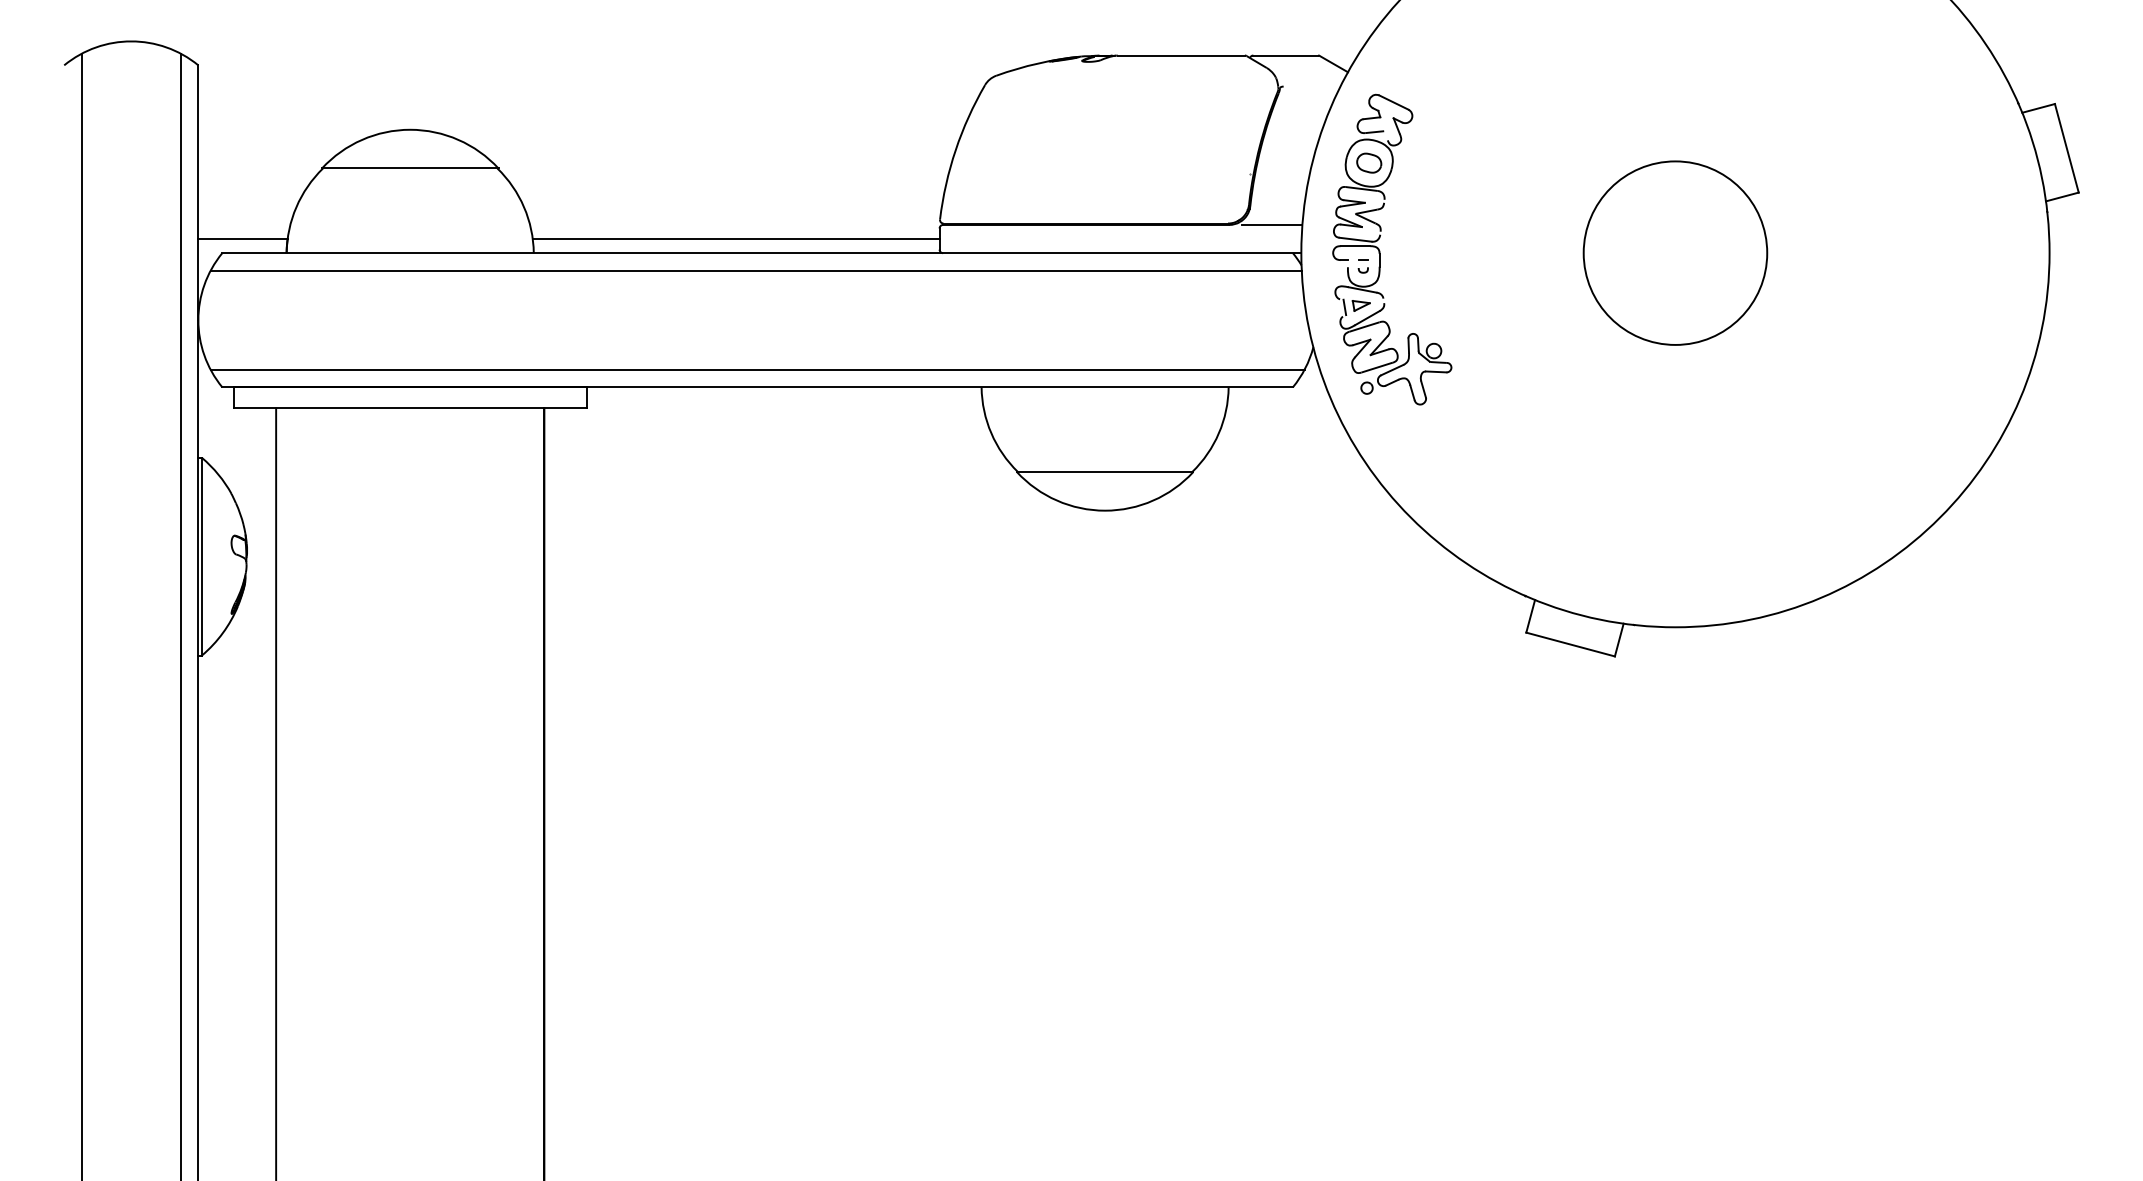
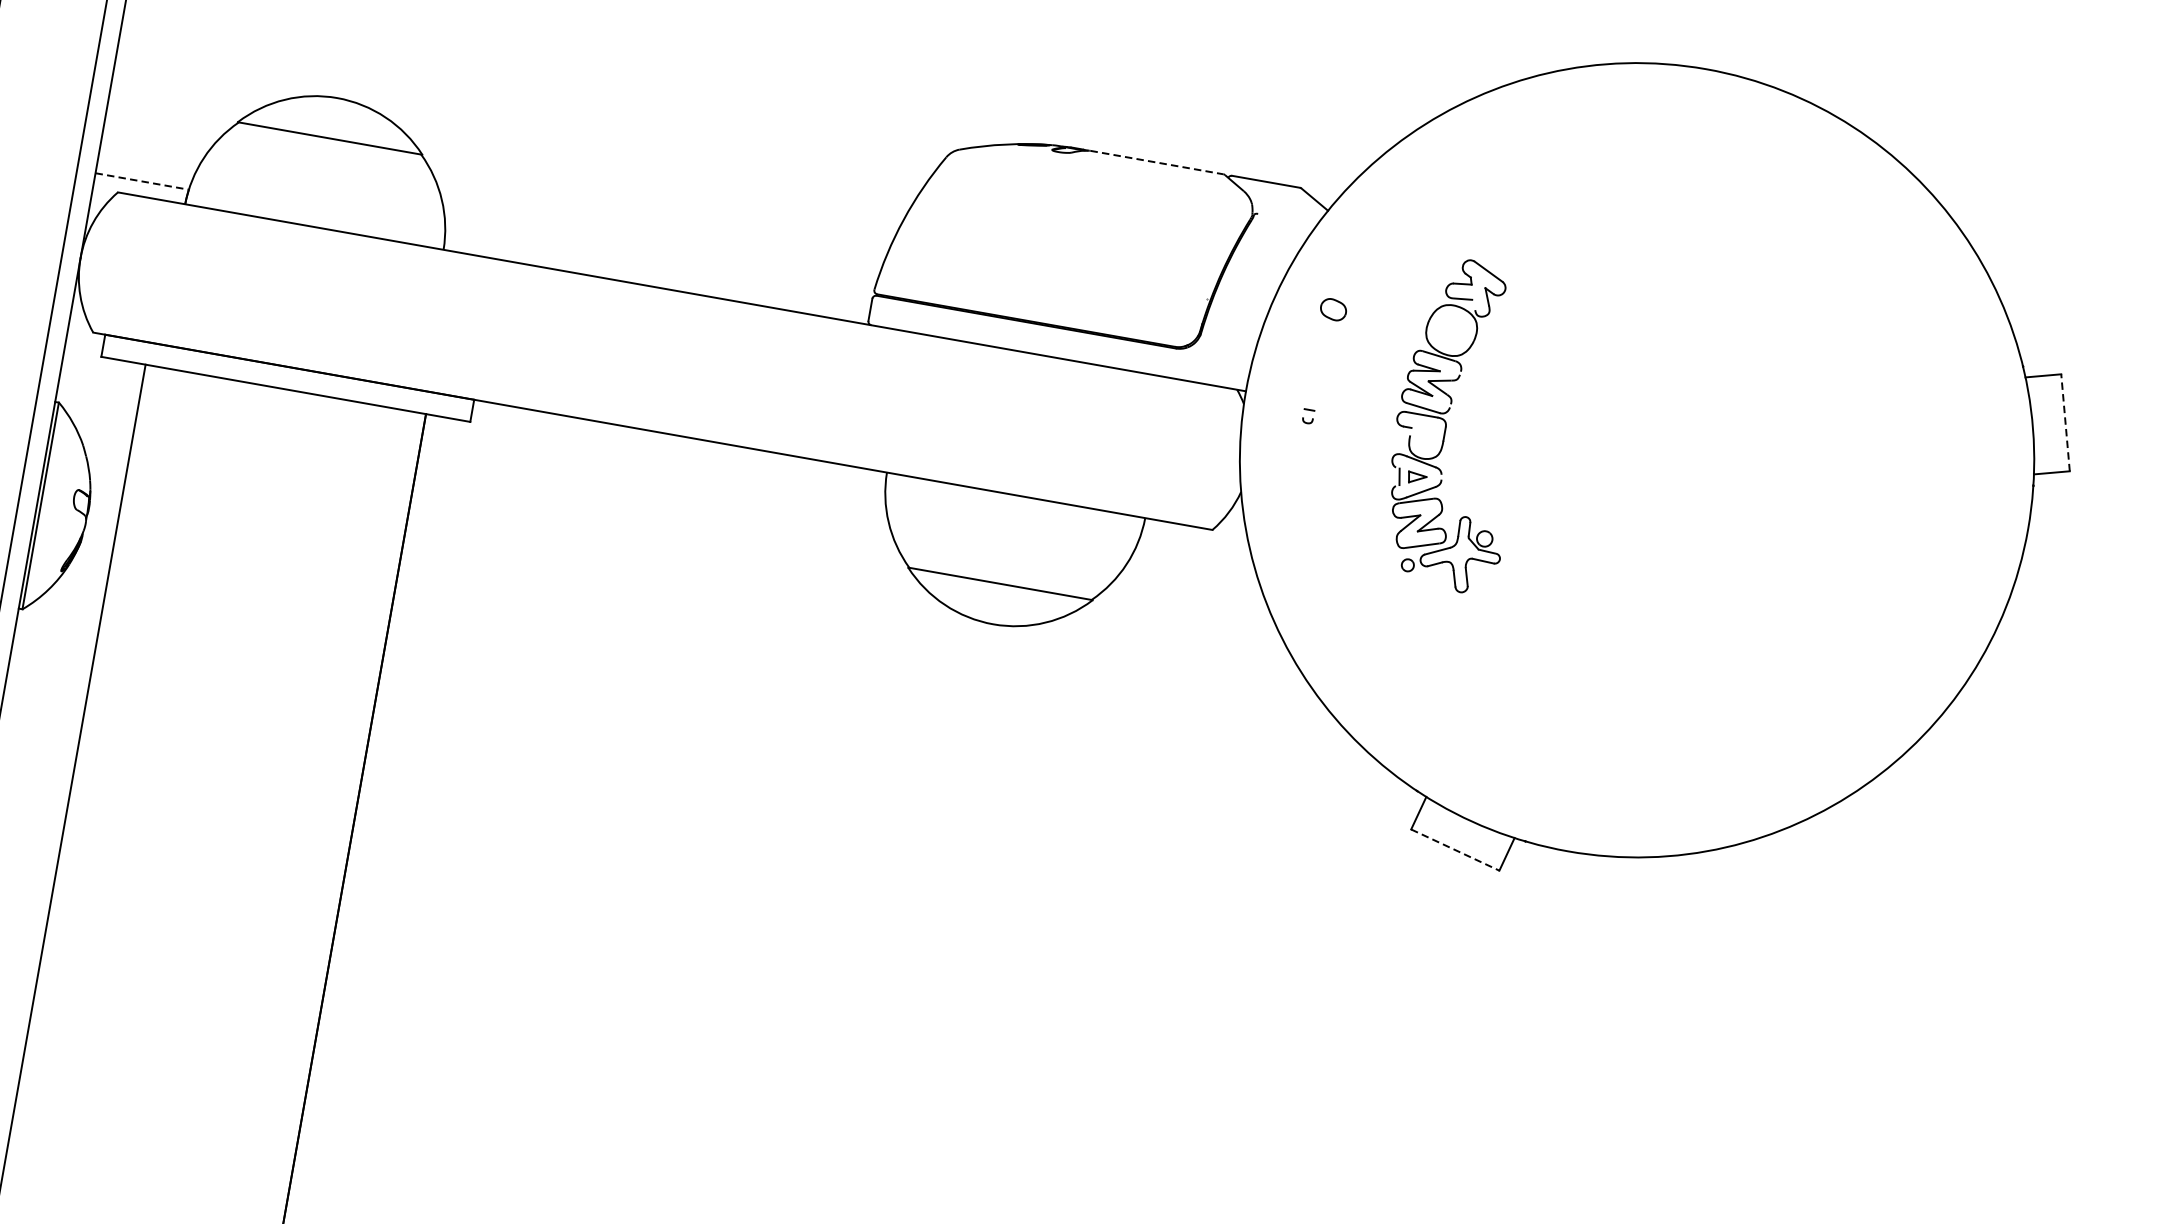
line: (1181, 55) -> (1157, 162), solid -> dashed
line: (2066, 148) -> (2065, 422), solid -> dashed
line: (1271, 224) -> (1220, 355), removed
line: (243, 239) -> (142, 182), solid -> dashed
line: (735, 239) -> (656, 272), removed
part: (1380, 251) -> (1447, 424), moved
circle: (1675, 252) -> (1637, 459), removed
line: (755, 270) -> (672, 308), removed
line: (757, 369) -> (656, 412), removed
line: (1570, 644) -> (1455, 849), solid -> dashed

